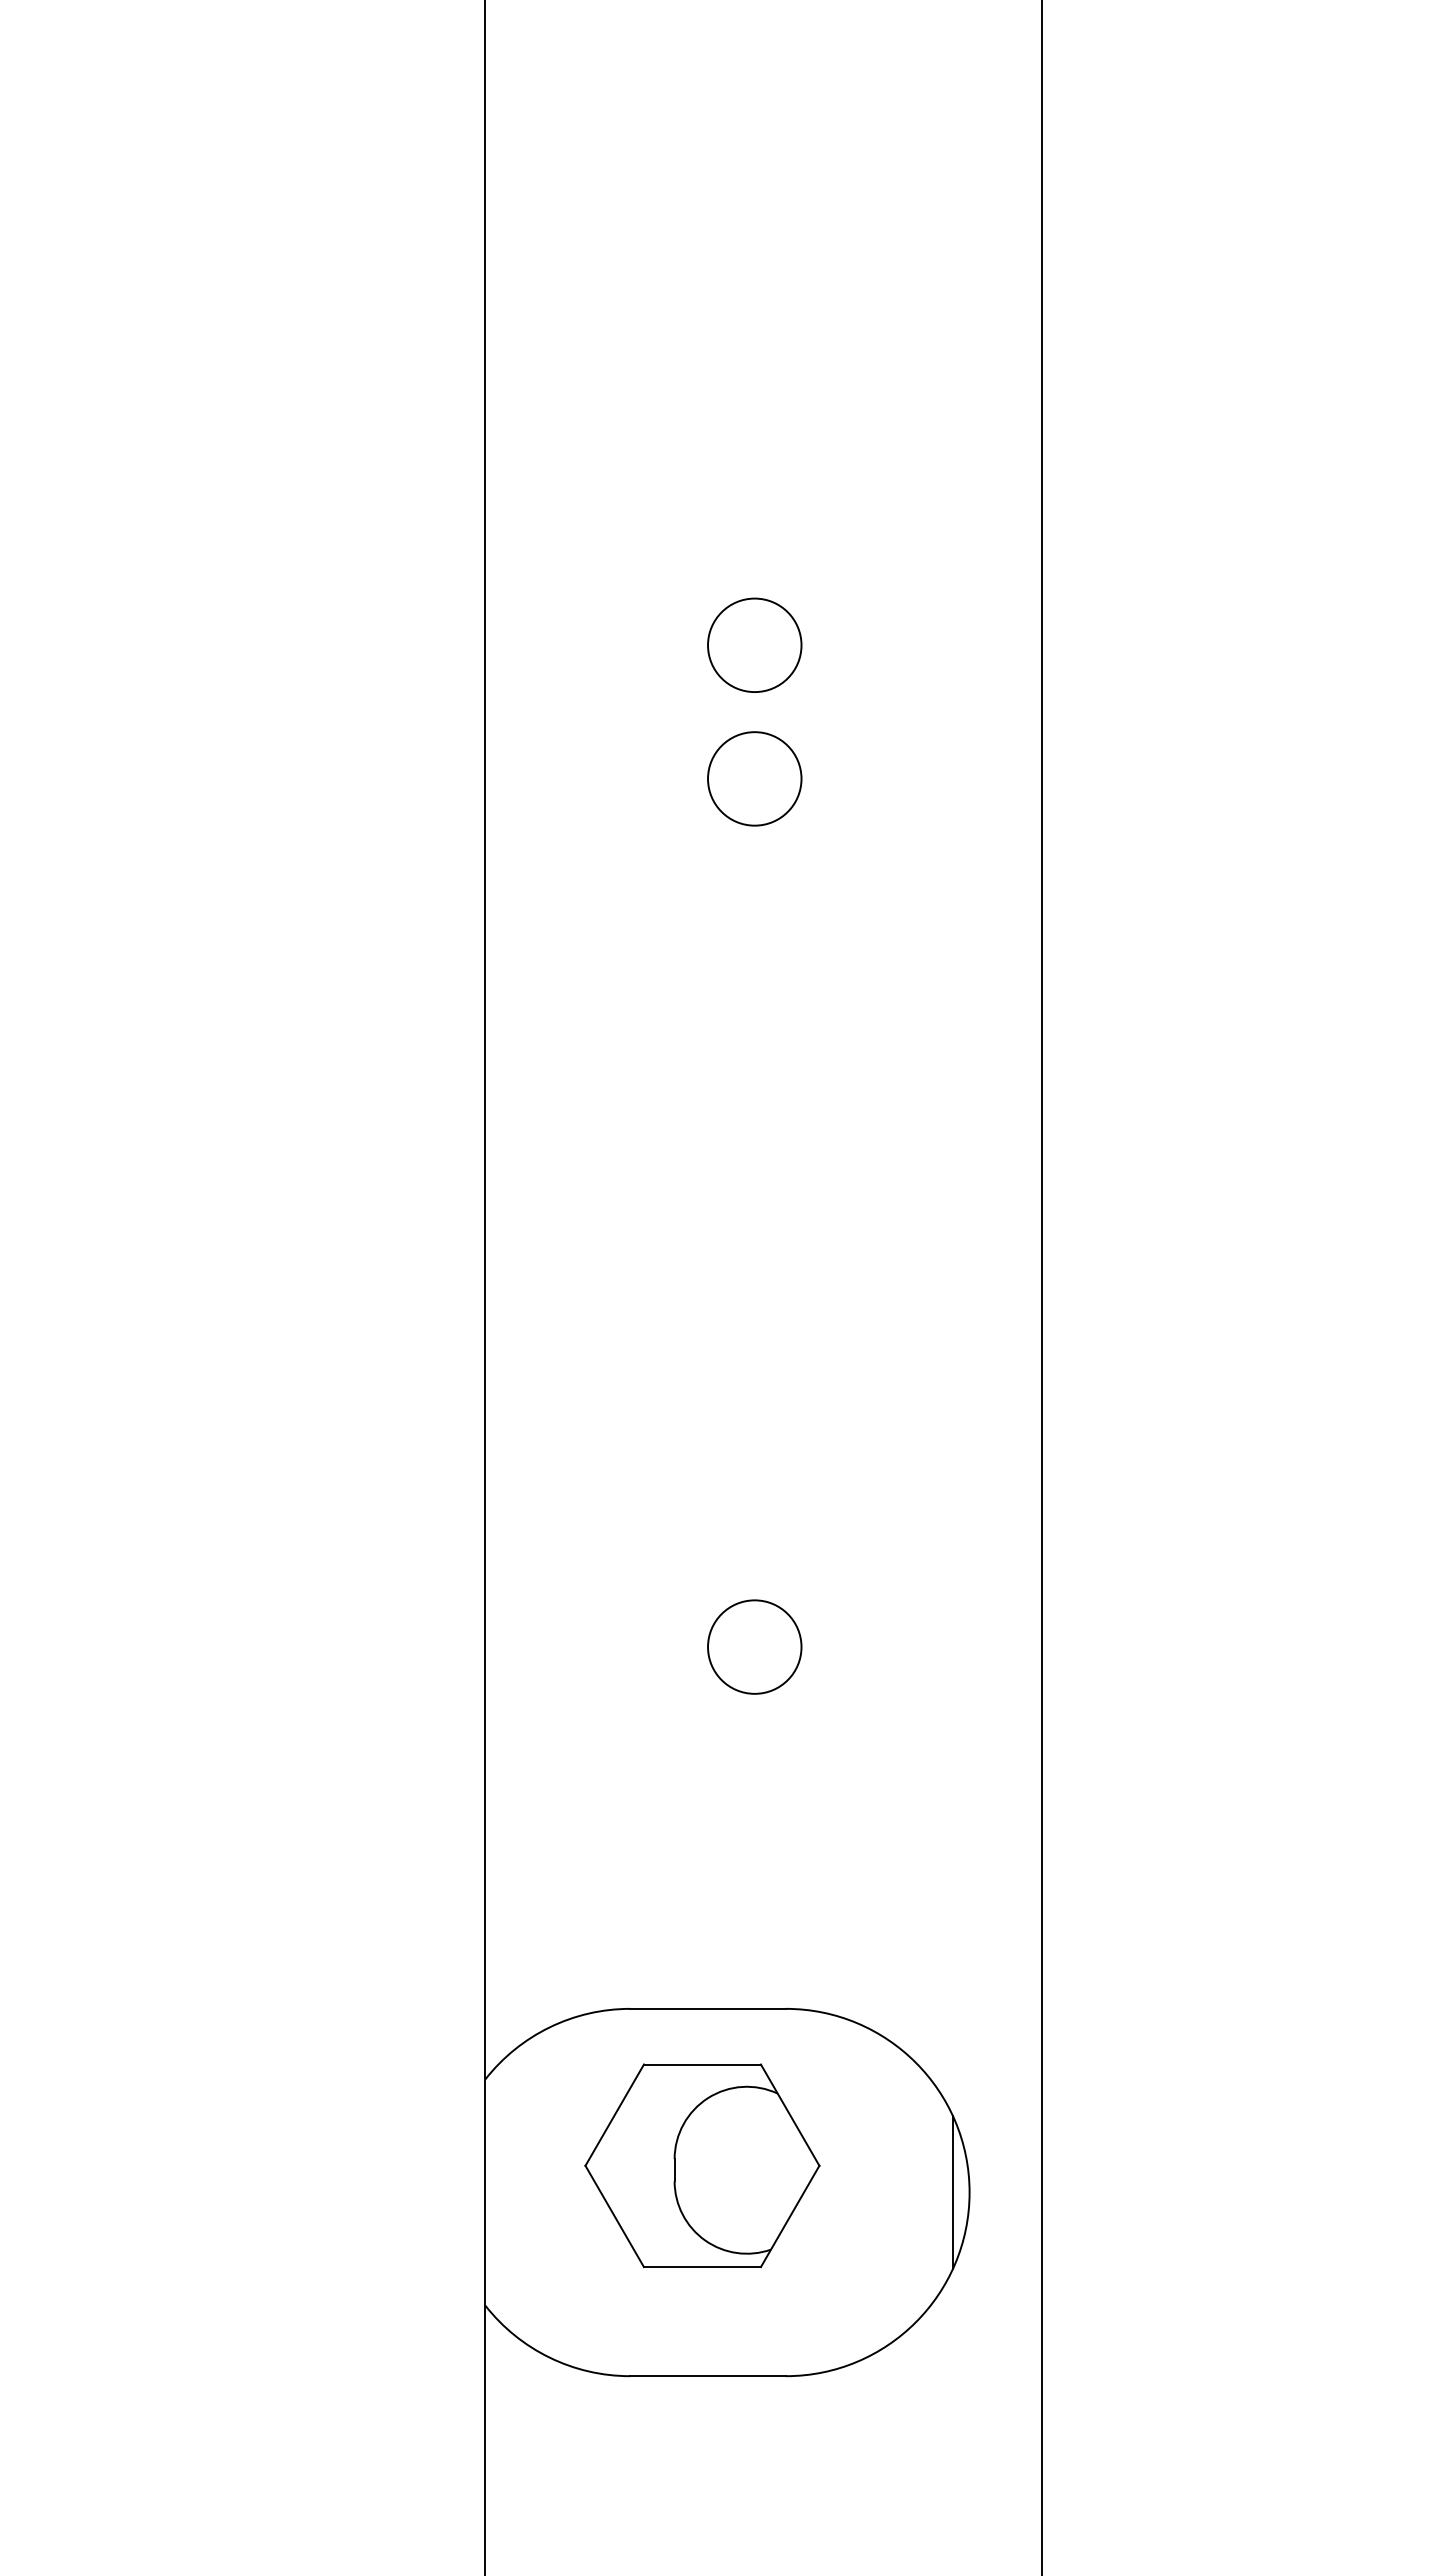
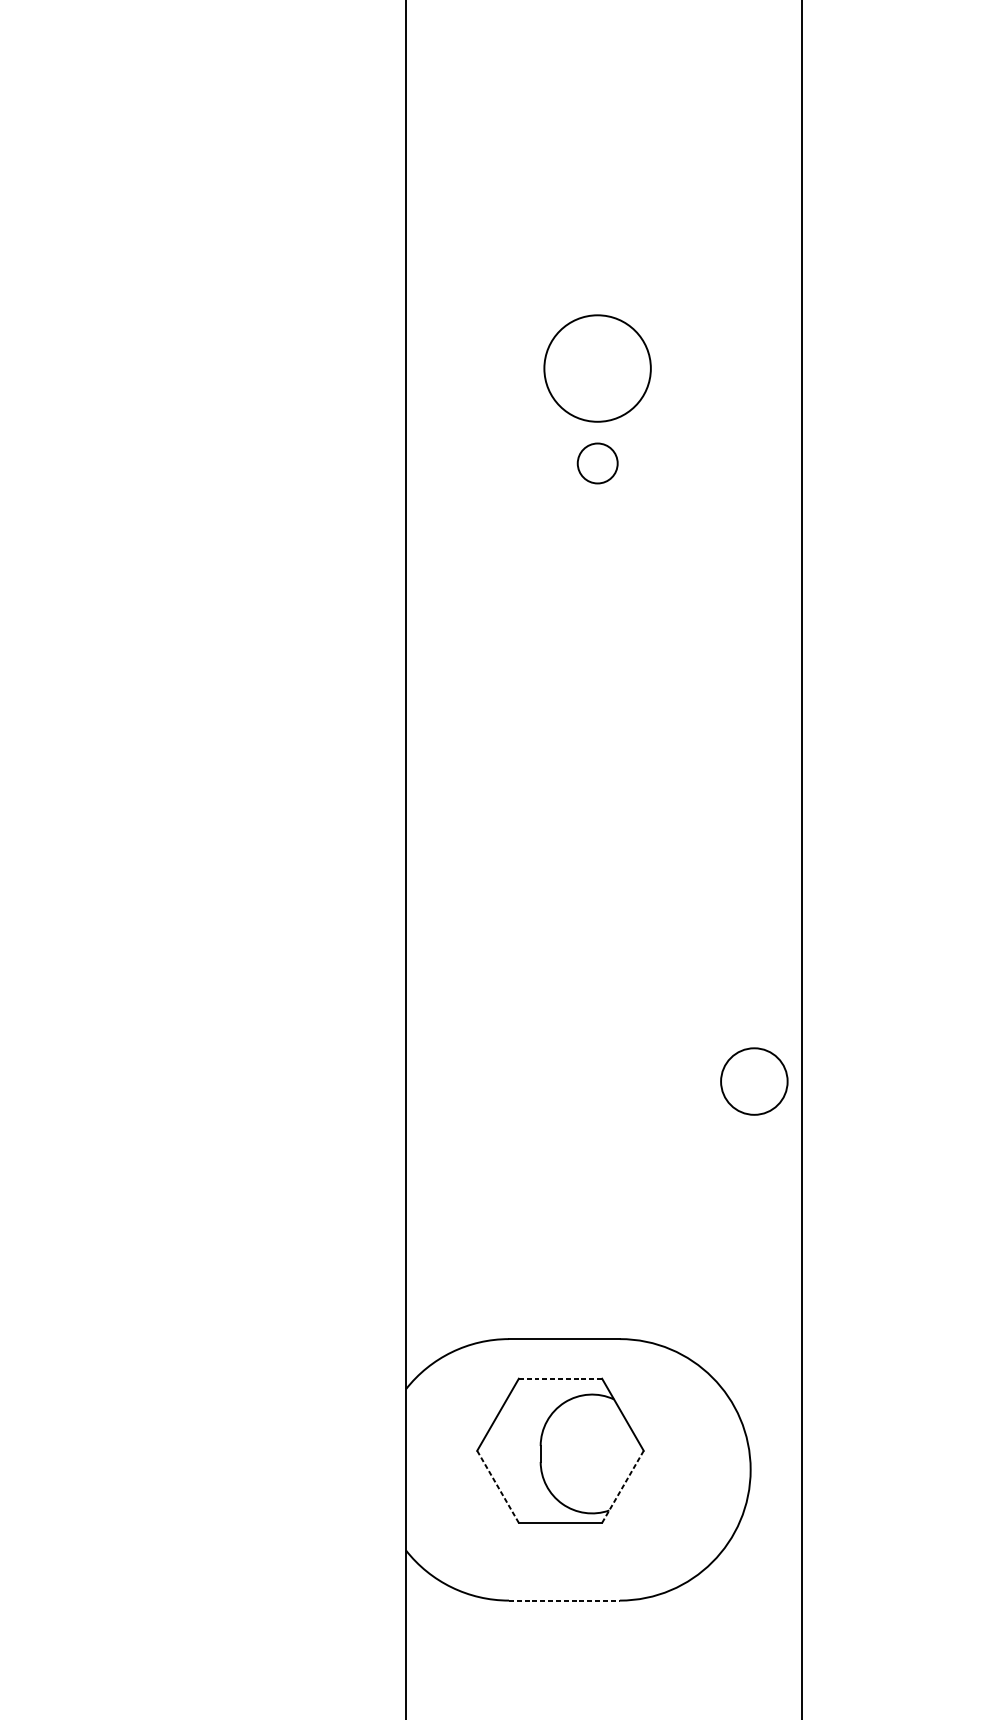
circle: (754, 644) -> (597, 367), size x1.6
circle: (754, 778) -> (597, 463), size x0.6
circle: (754, 1646) -> (754, 1081), moved
line: (701, 2064) -> (559, 1378), solid -> dashed
line: (952, 2192) -> (738, 1469), removed
line: (614, 2216) -> (497, 1486), solid -> dashed
line: (790, 2216) -> (623, 1486), solid -> dashed
line: (708, 2376) -> (564, 1600), solid -> dashed

